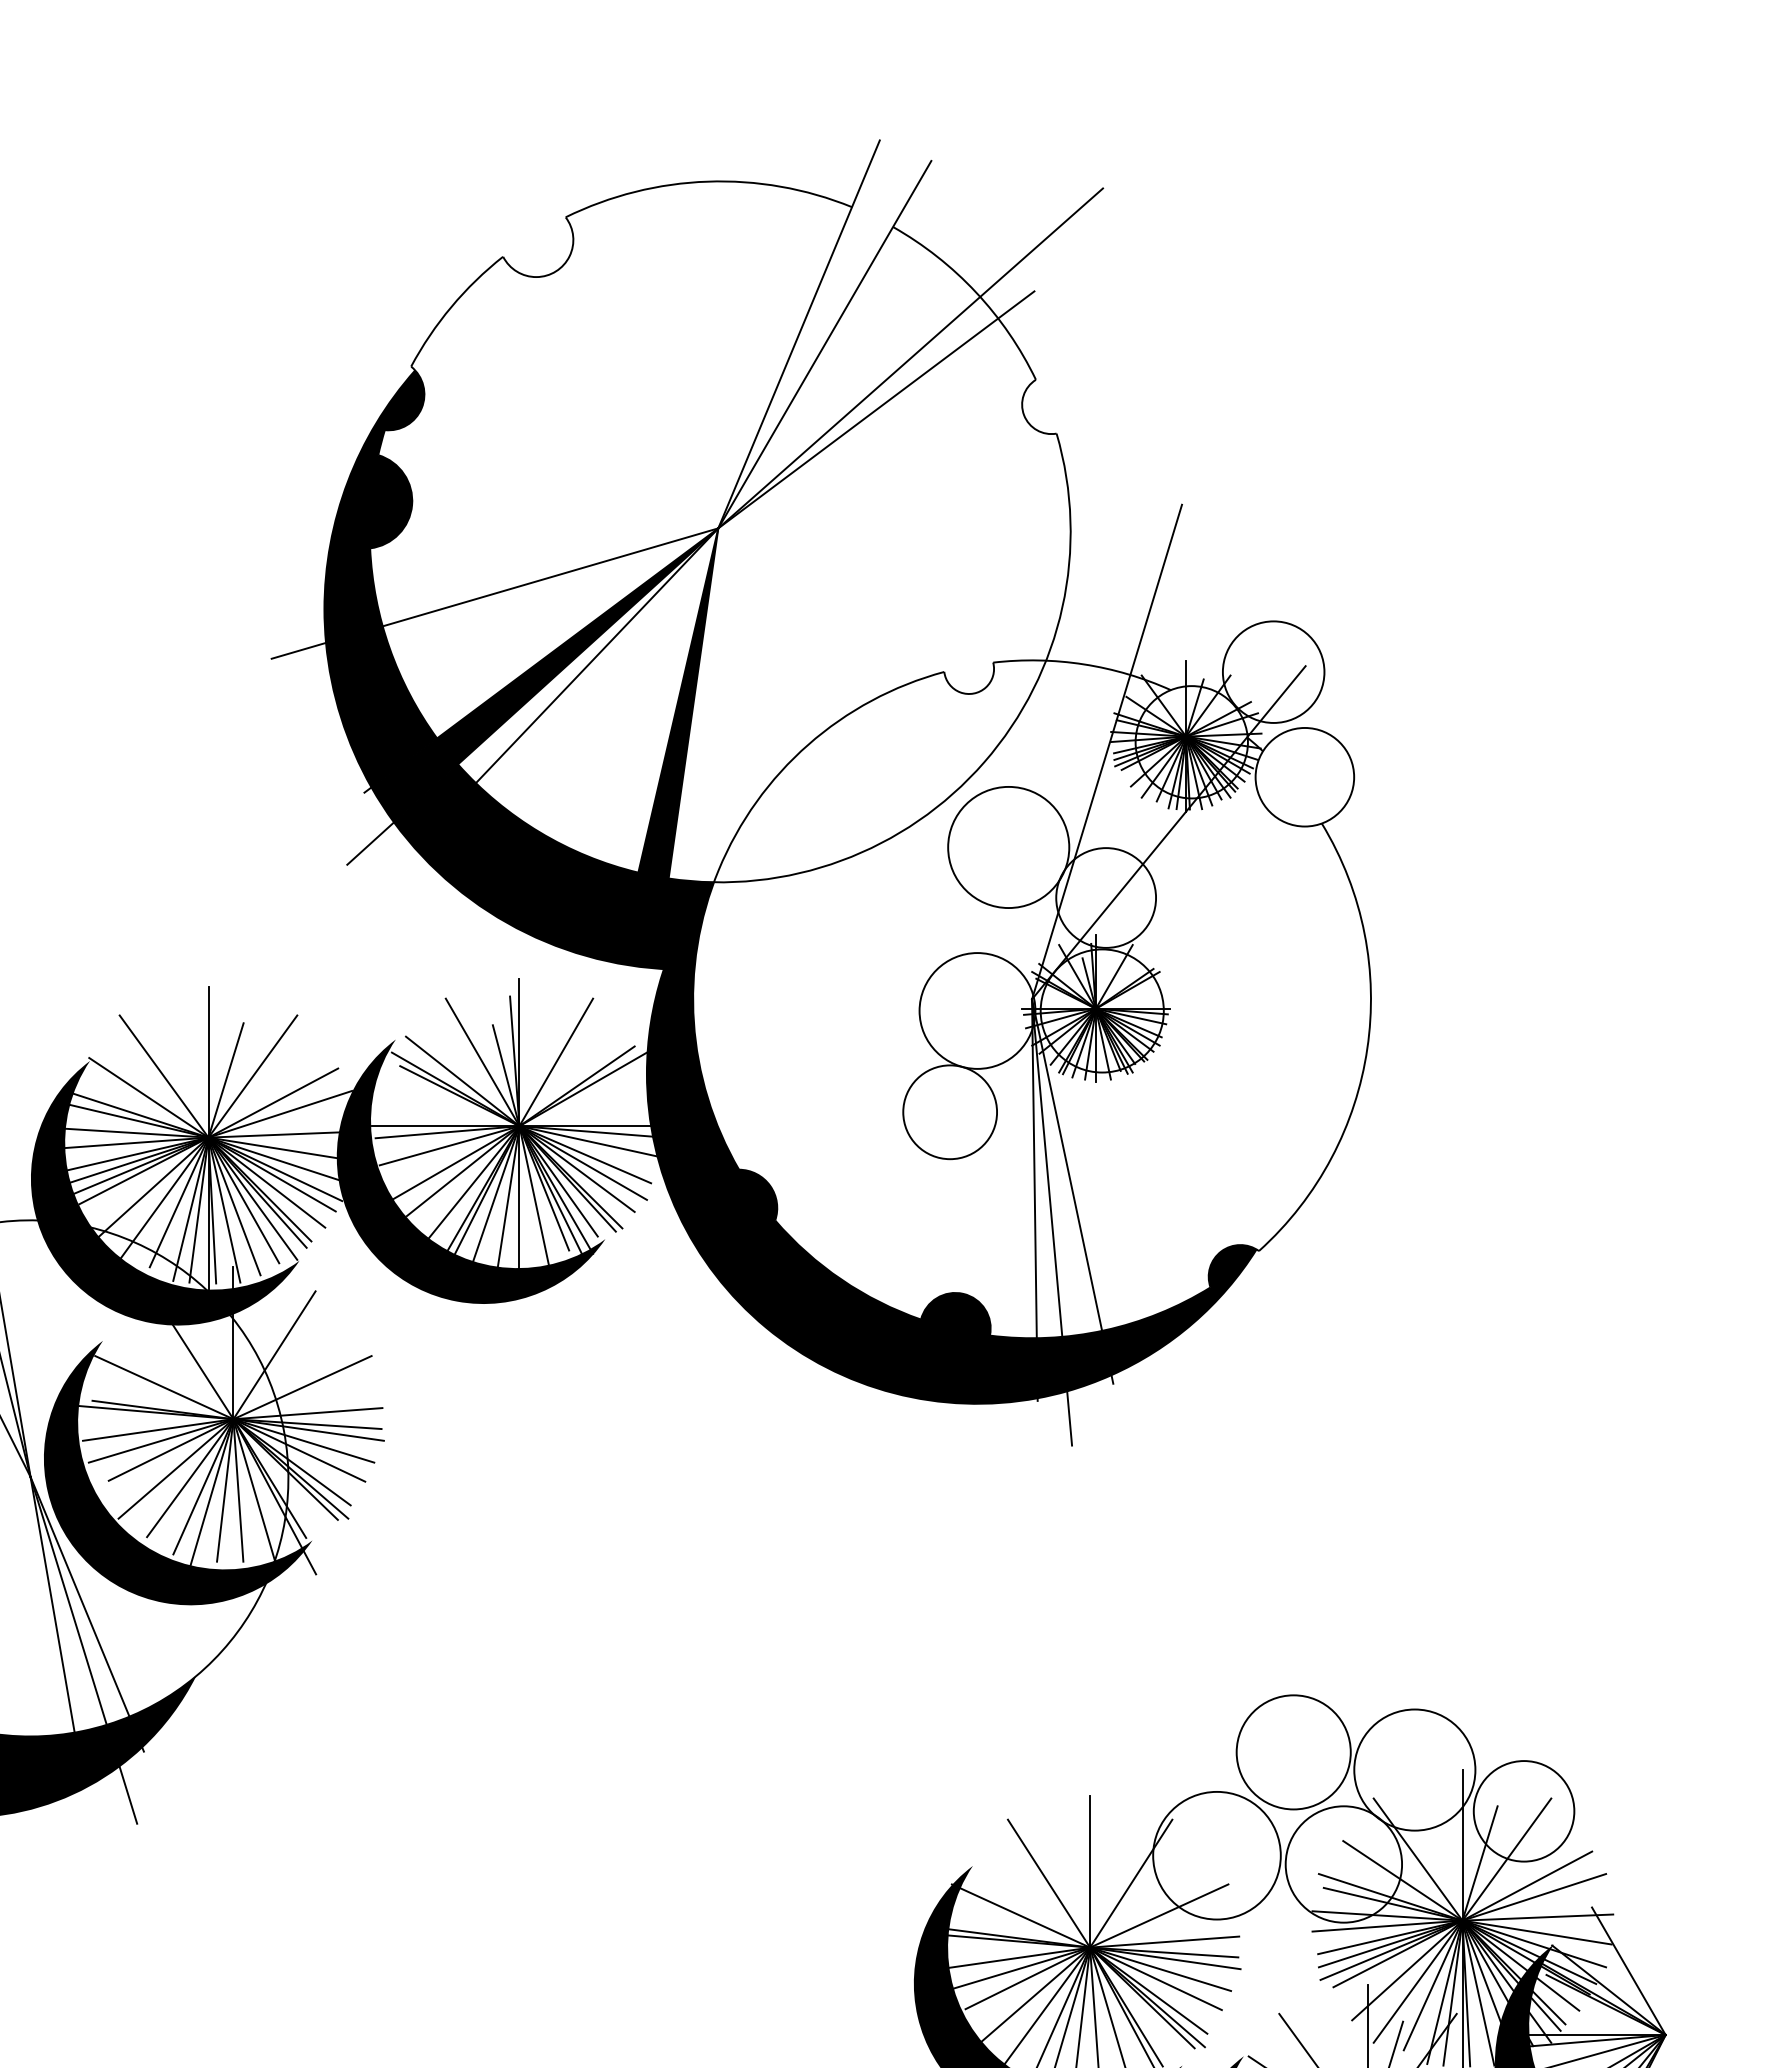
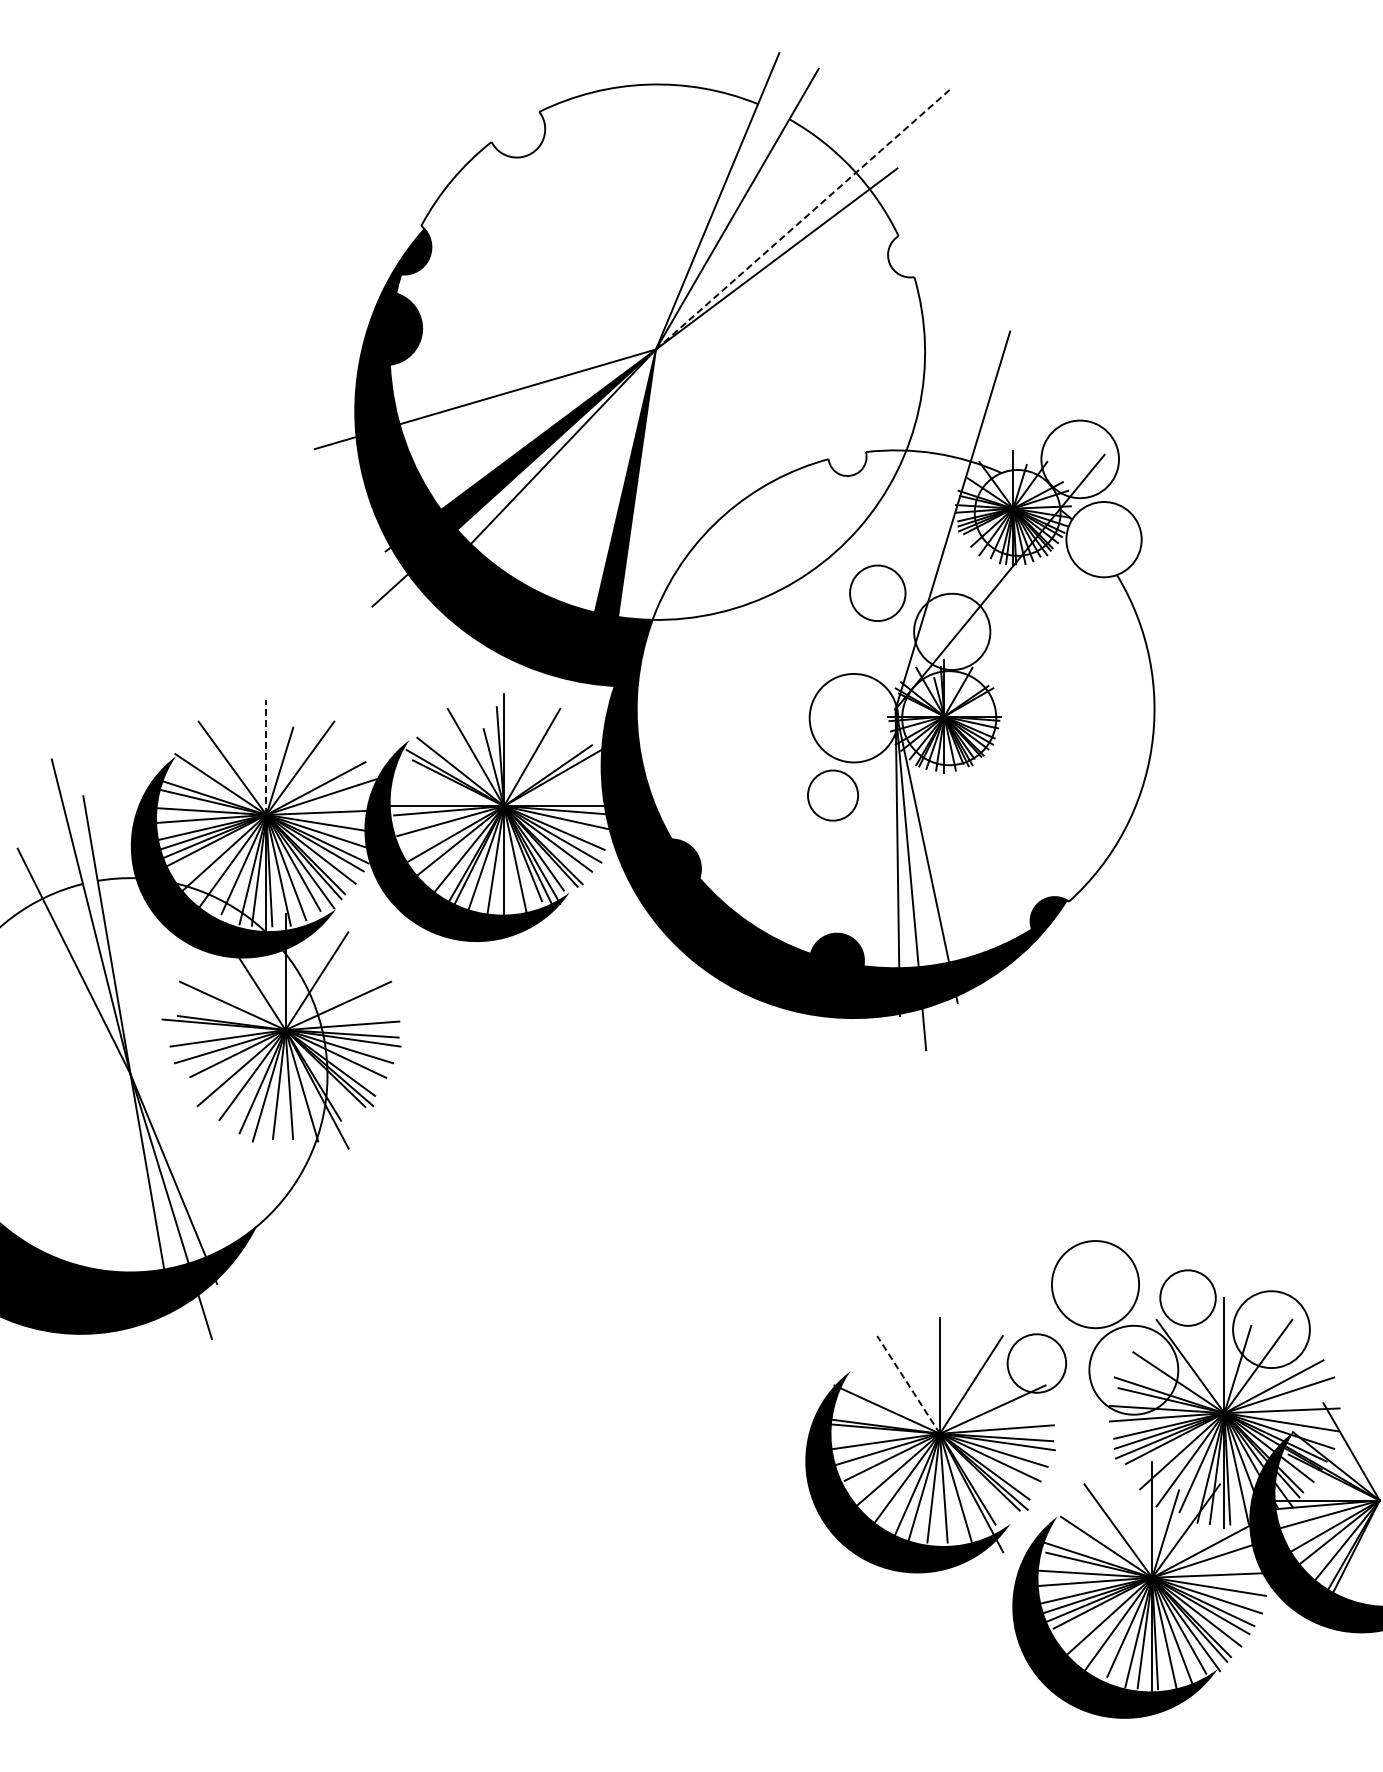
line: (911, 358) -> (803, 219), solid -> dashed
circle: (1008, 847) -> (877, 593), size x0.6
line: (208, 1062) -> (266, 757), solid -> dashed
circle: (949, 1112) -> (832, 795), size x0.7
fill: (177, 1473) -> (242, 1071), removed
circle: (1414, 1769) -> (1187, 1297), size x0.6
circle: (1216, 1855) -> (1036, 1363), size x0.6
line: (1048, 1883) -> (908, 1384), solid -> dashed

